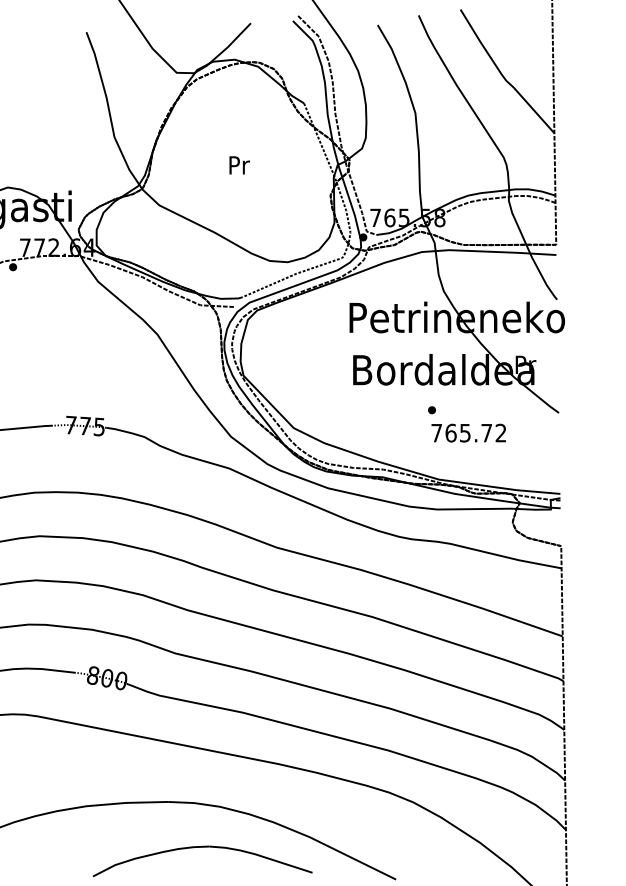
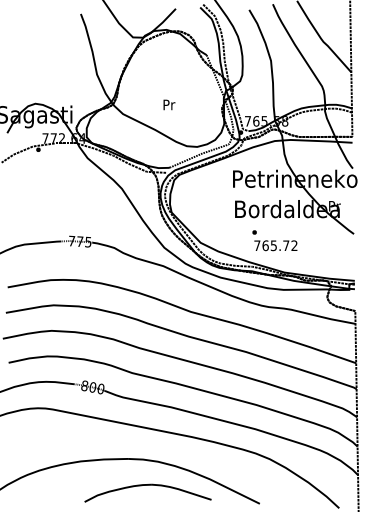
text: (239, 164) -> (169, 104), moved
text: (466, 424) -> (274, 240), moved

